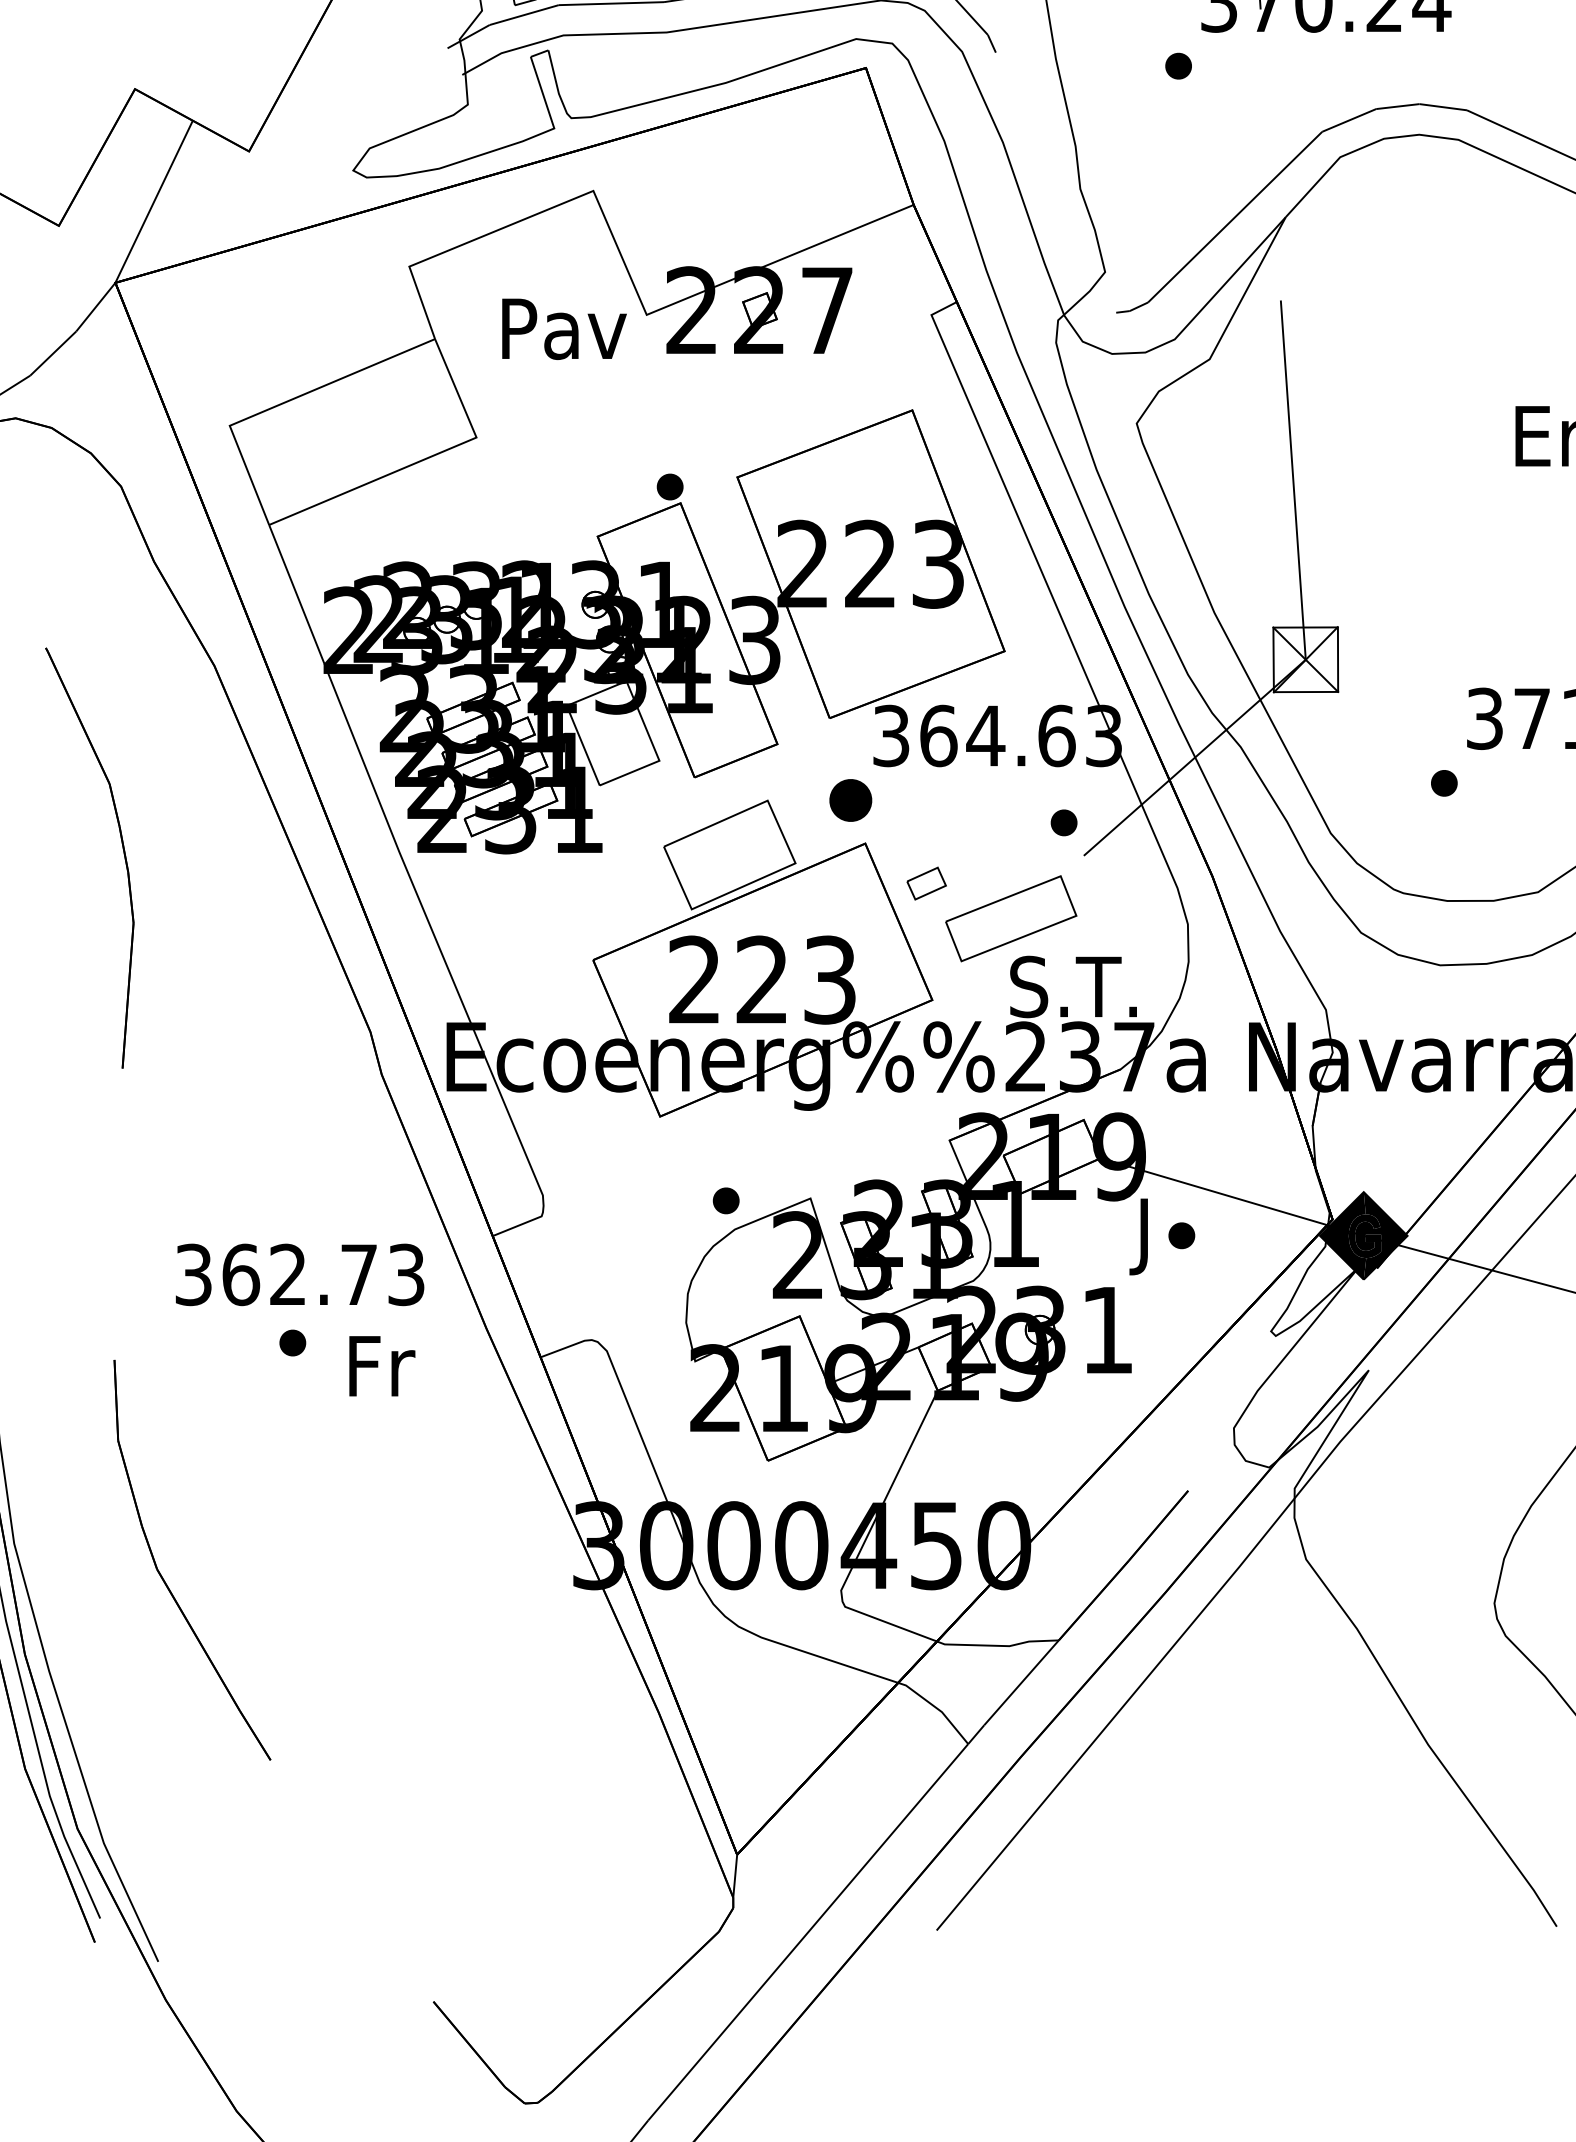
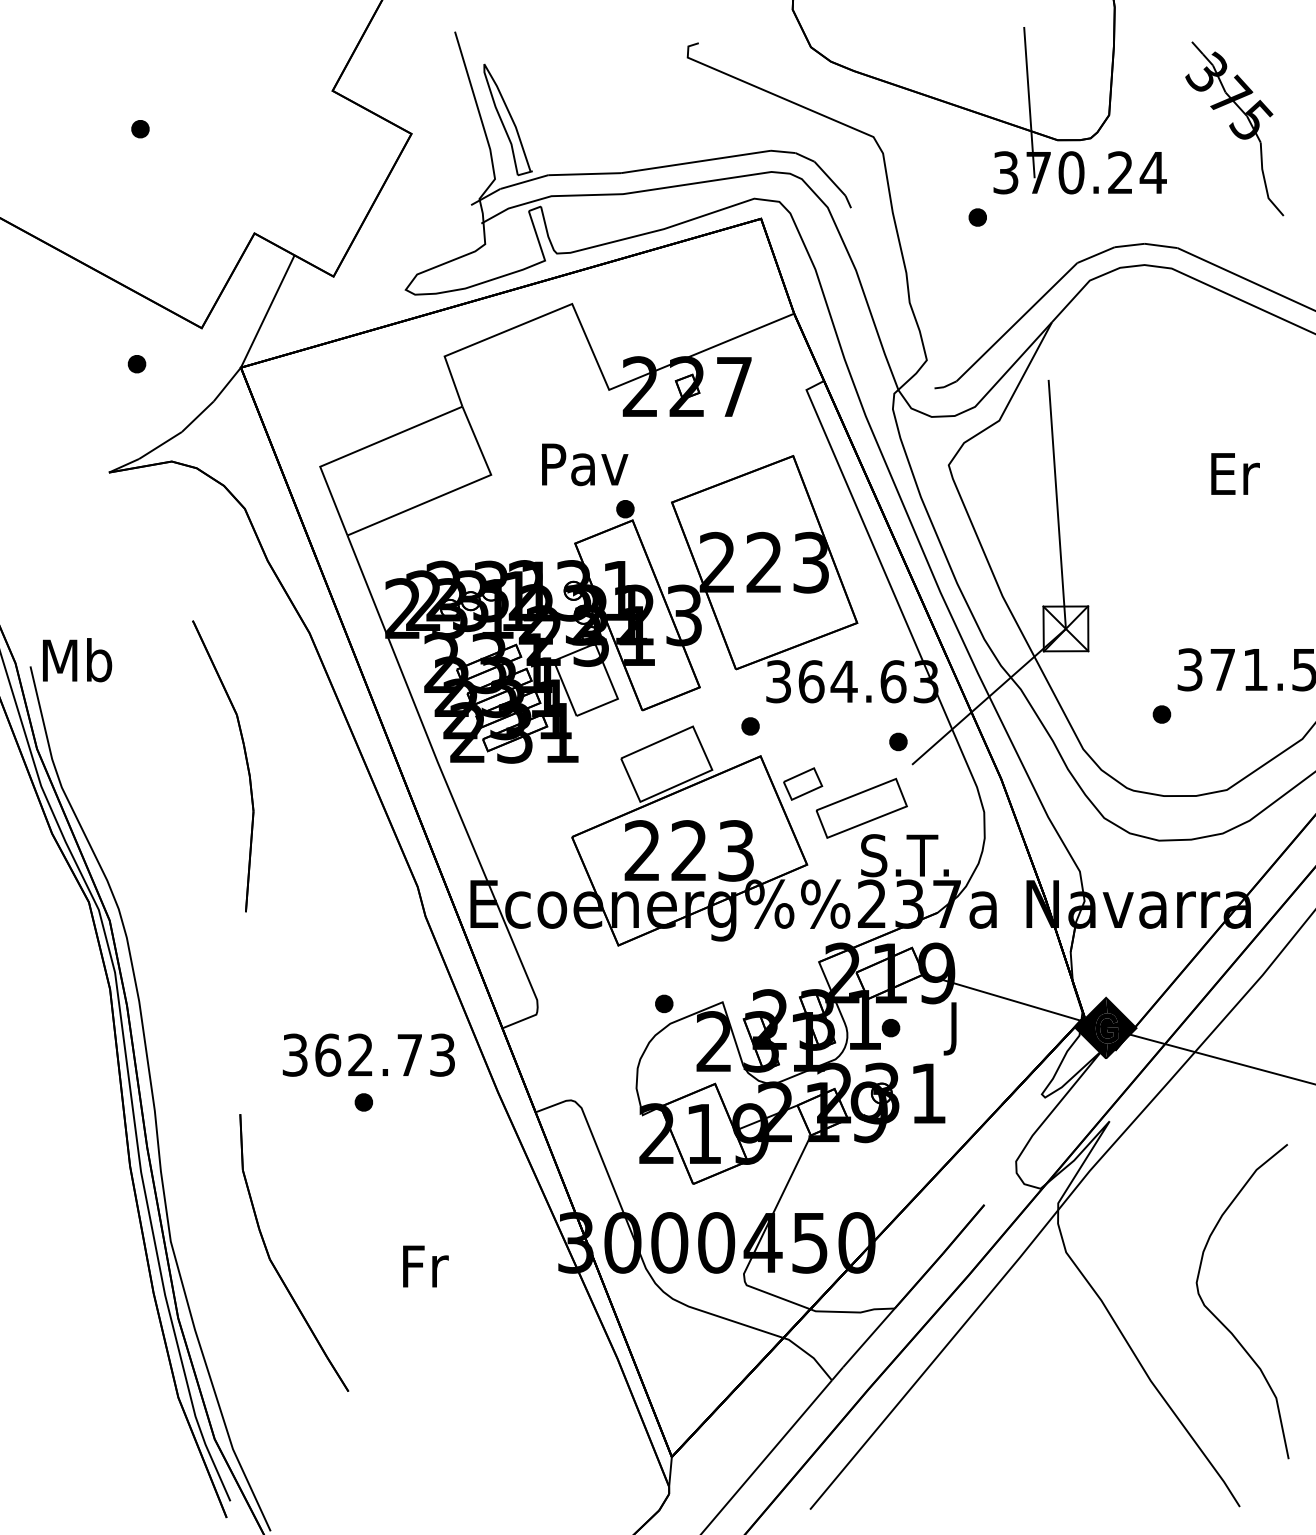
text: (564, 328) -> (585, 464), moved
part: (850, 800) -> (750, 726), size x0.62
part: (927, 882) -> (803, 783), size x1.43
part: (1181, 1236) -> (890, 1028), moved
text: (381, 1366) -> (425, 1266), moved

